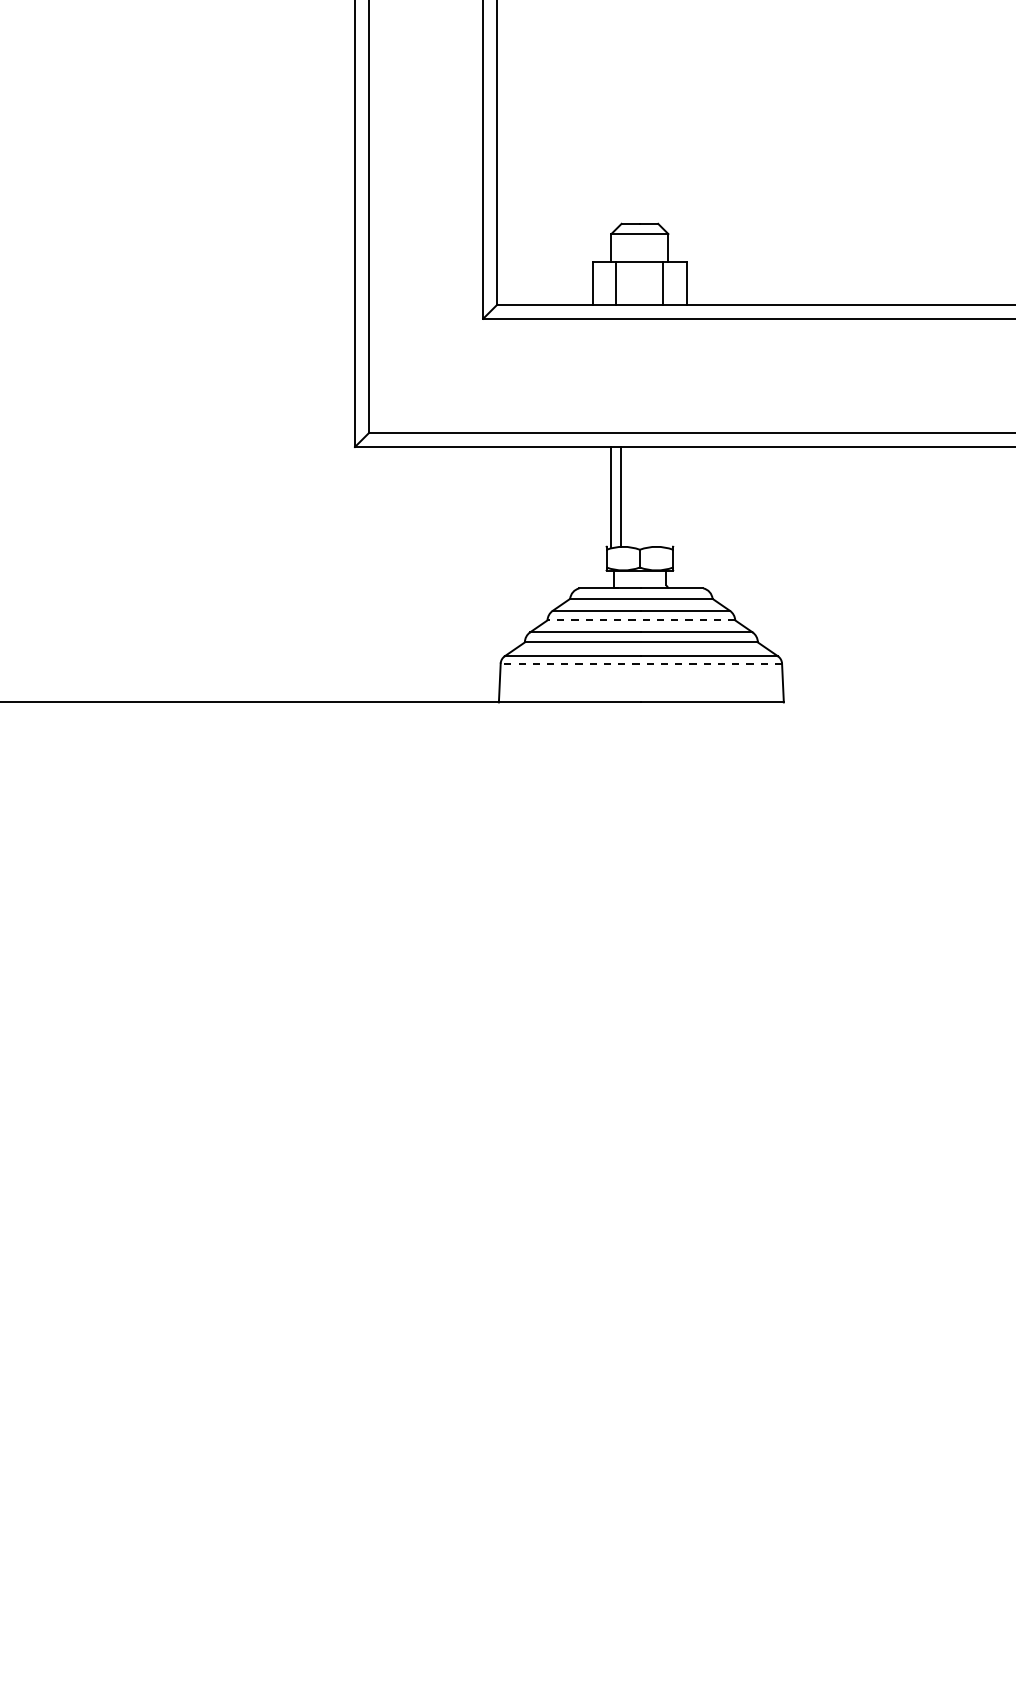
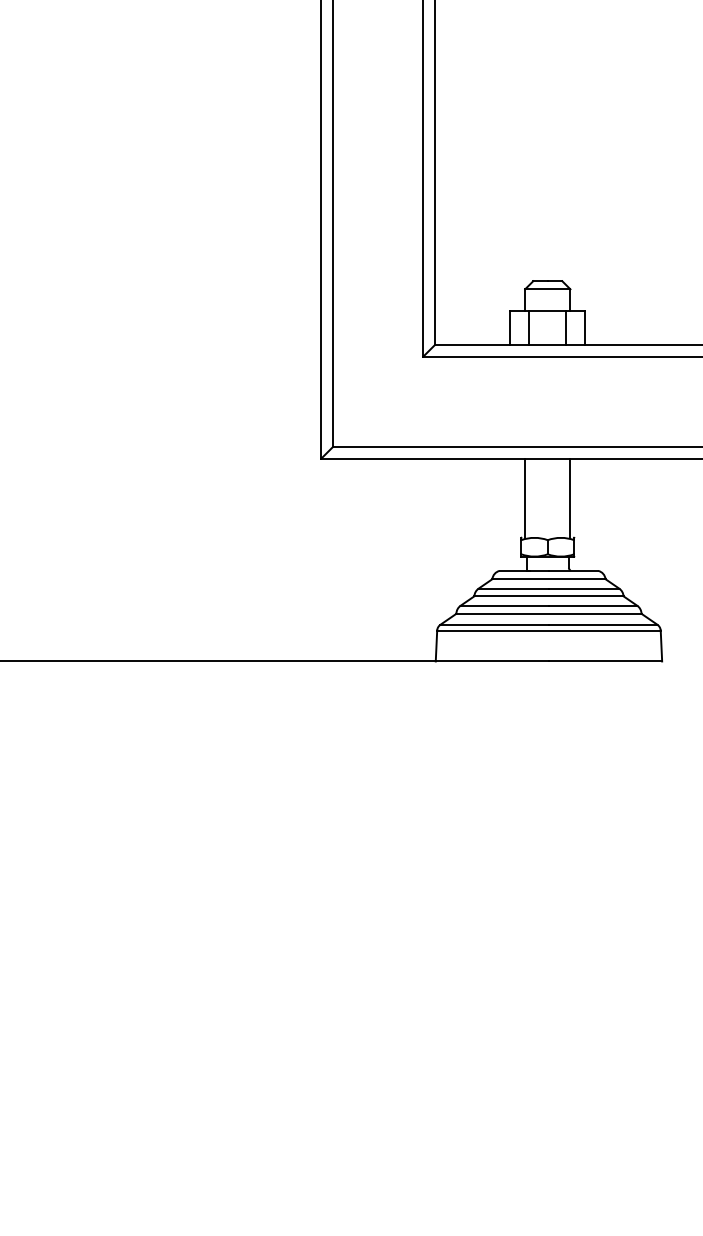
line: (621, 496) -> (570, 497), moved
line: (641, 620) -> (549, 596), dashed -> solid
line: (641, 663) -> (549, 630), dashed -> solid

